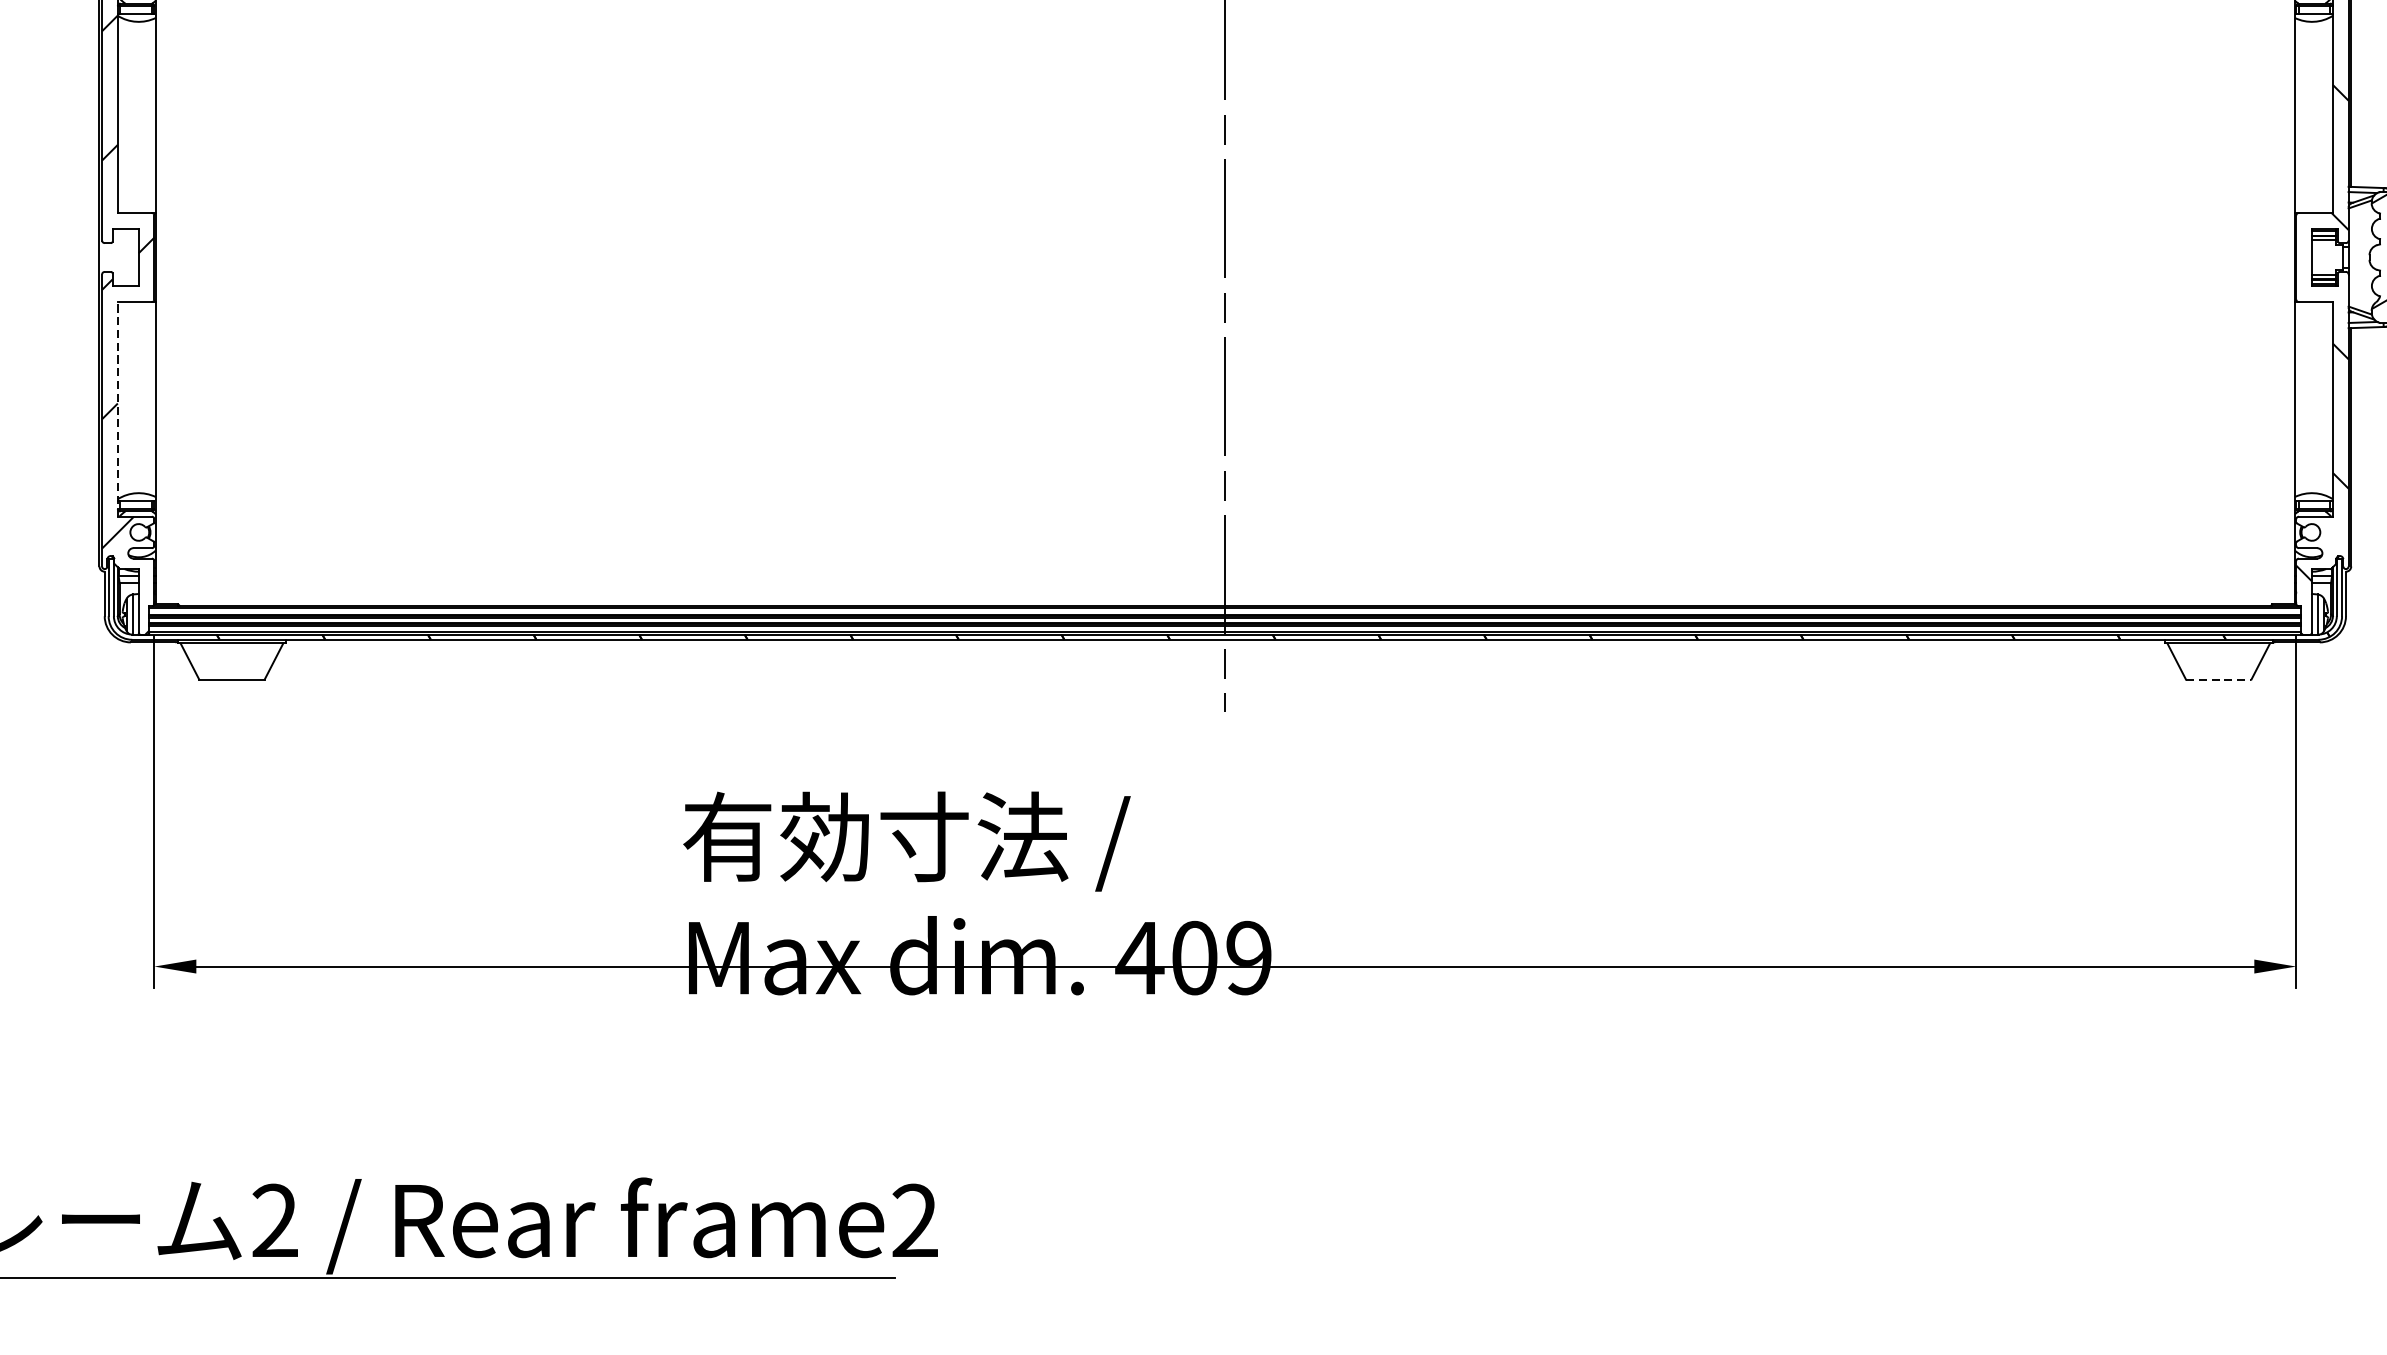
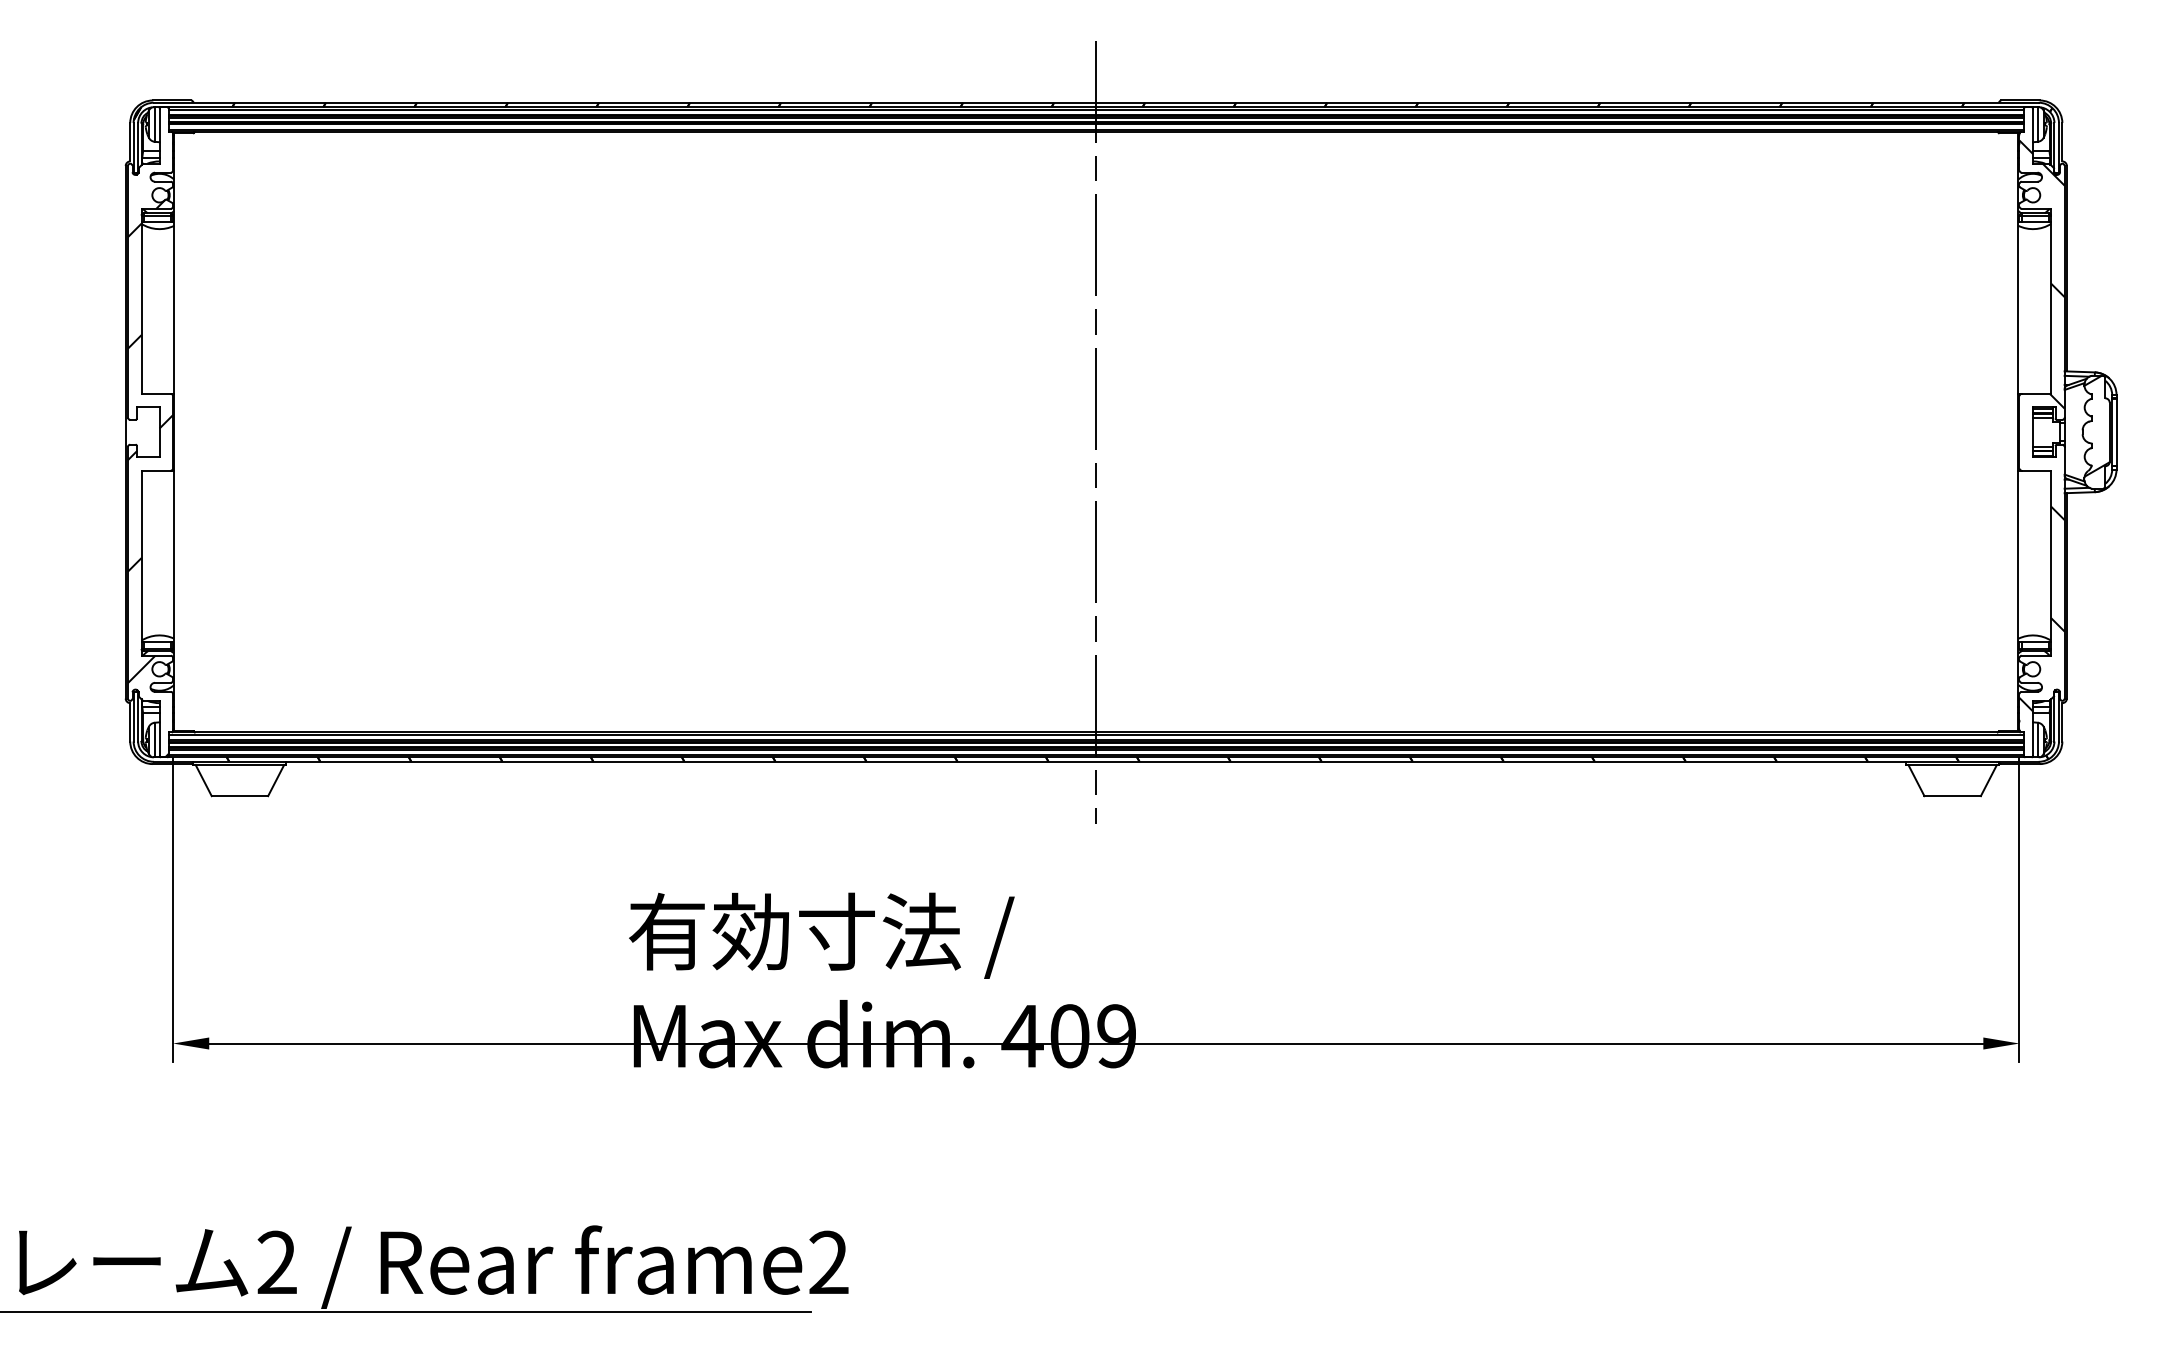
line: (117, 409) -> (141, 563), dashed -> solid
line: (2219, 680) -> (1953, 796), dashed -> solid

